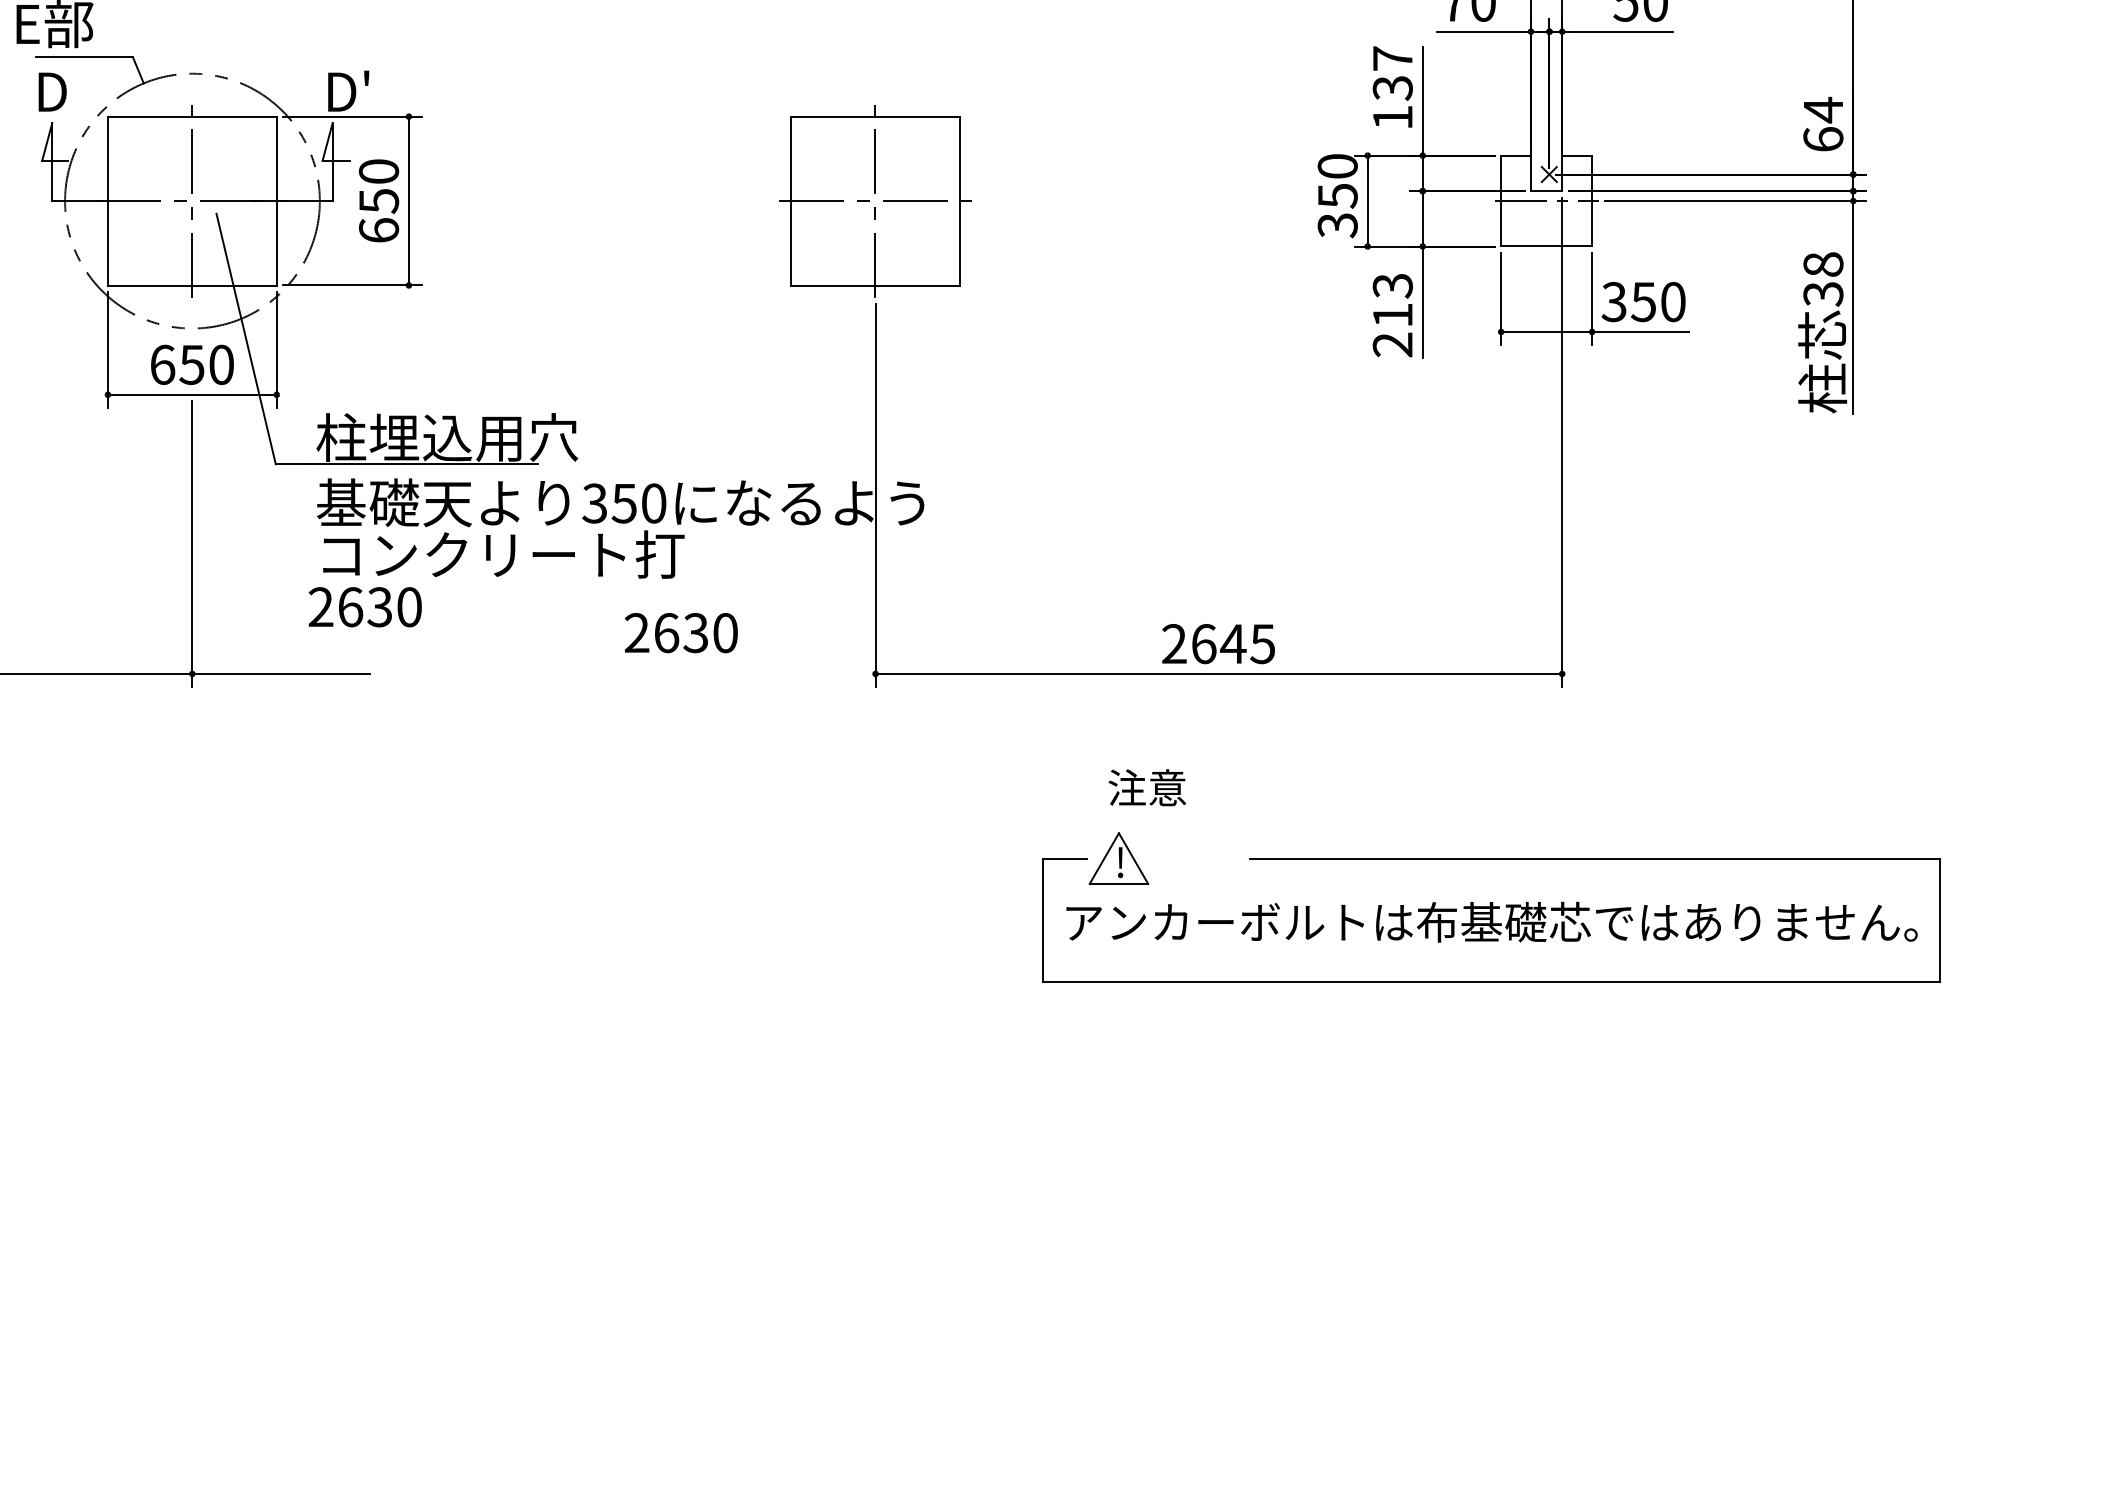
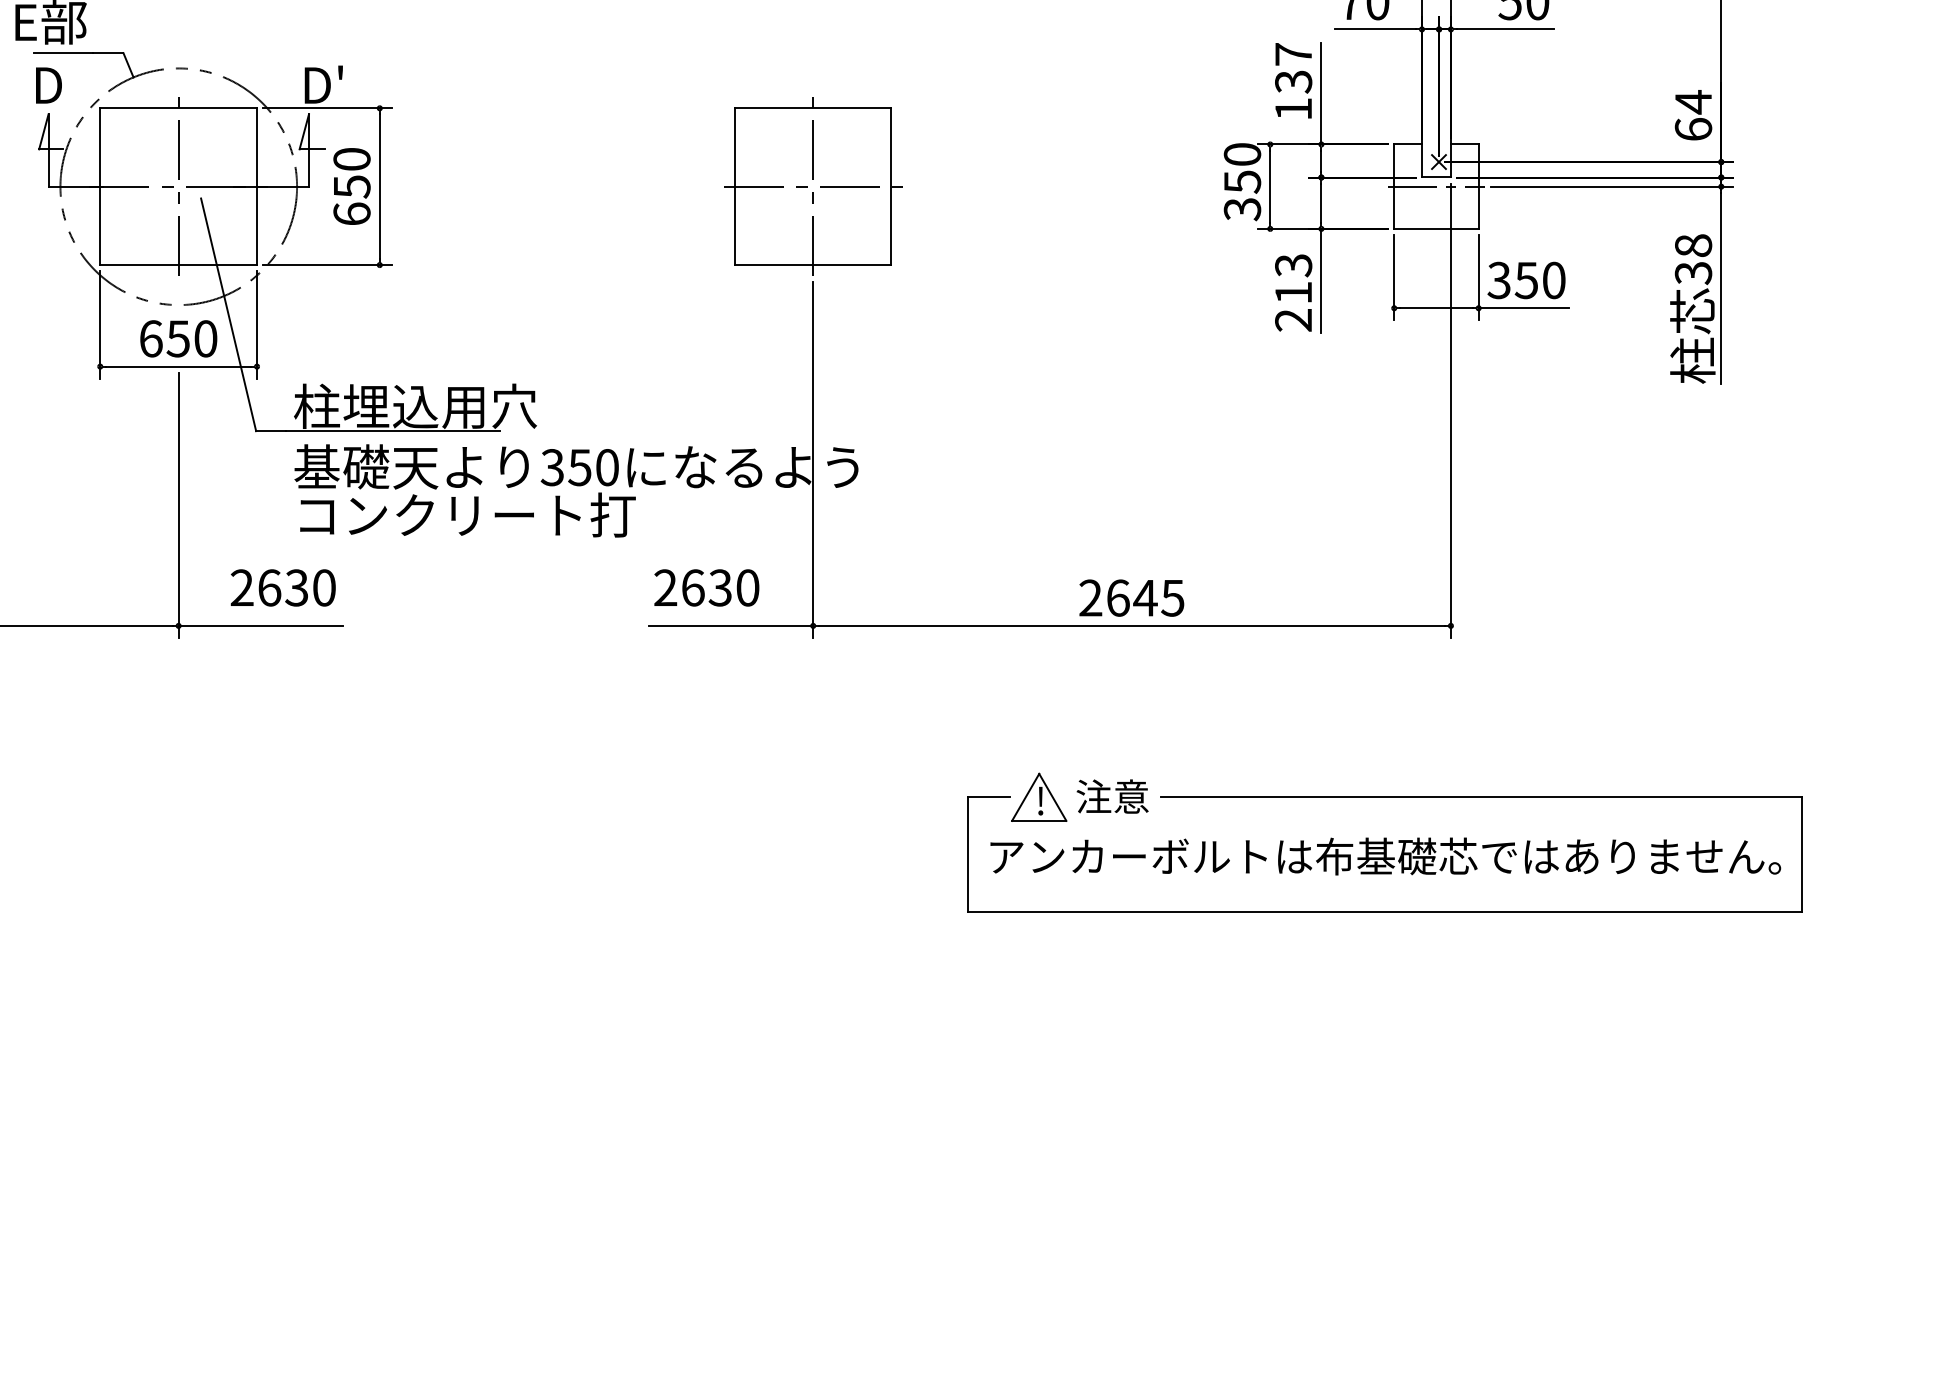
text: (364, 606) -> (282, 587), moved
text: (681, 632) -> (706, 587), moved
line: (787, 673) -> (731, 625), added
text: (1147, 787) -> (1112, 796), moved

